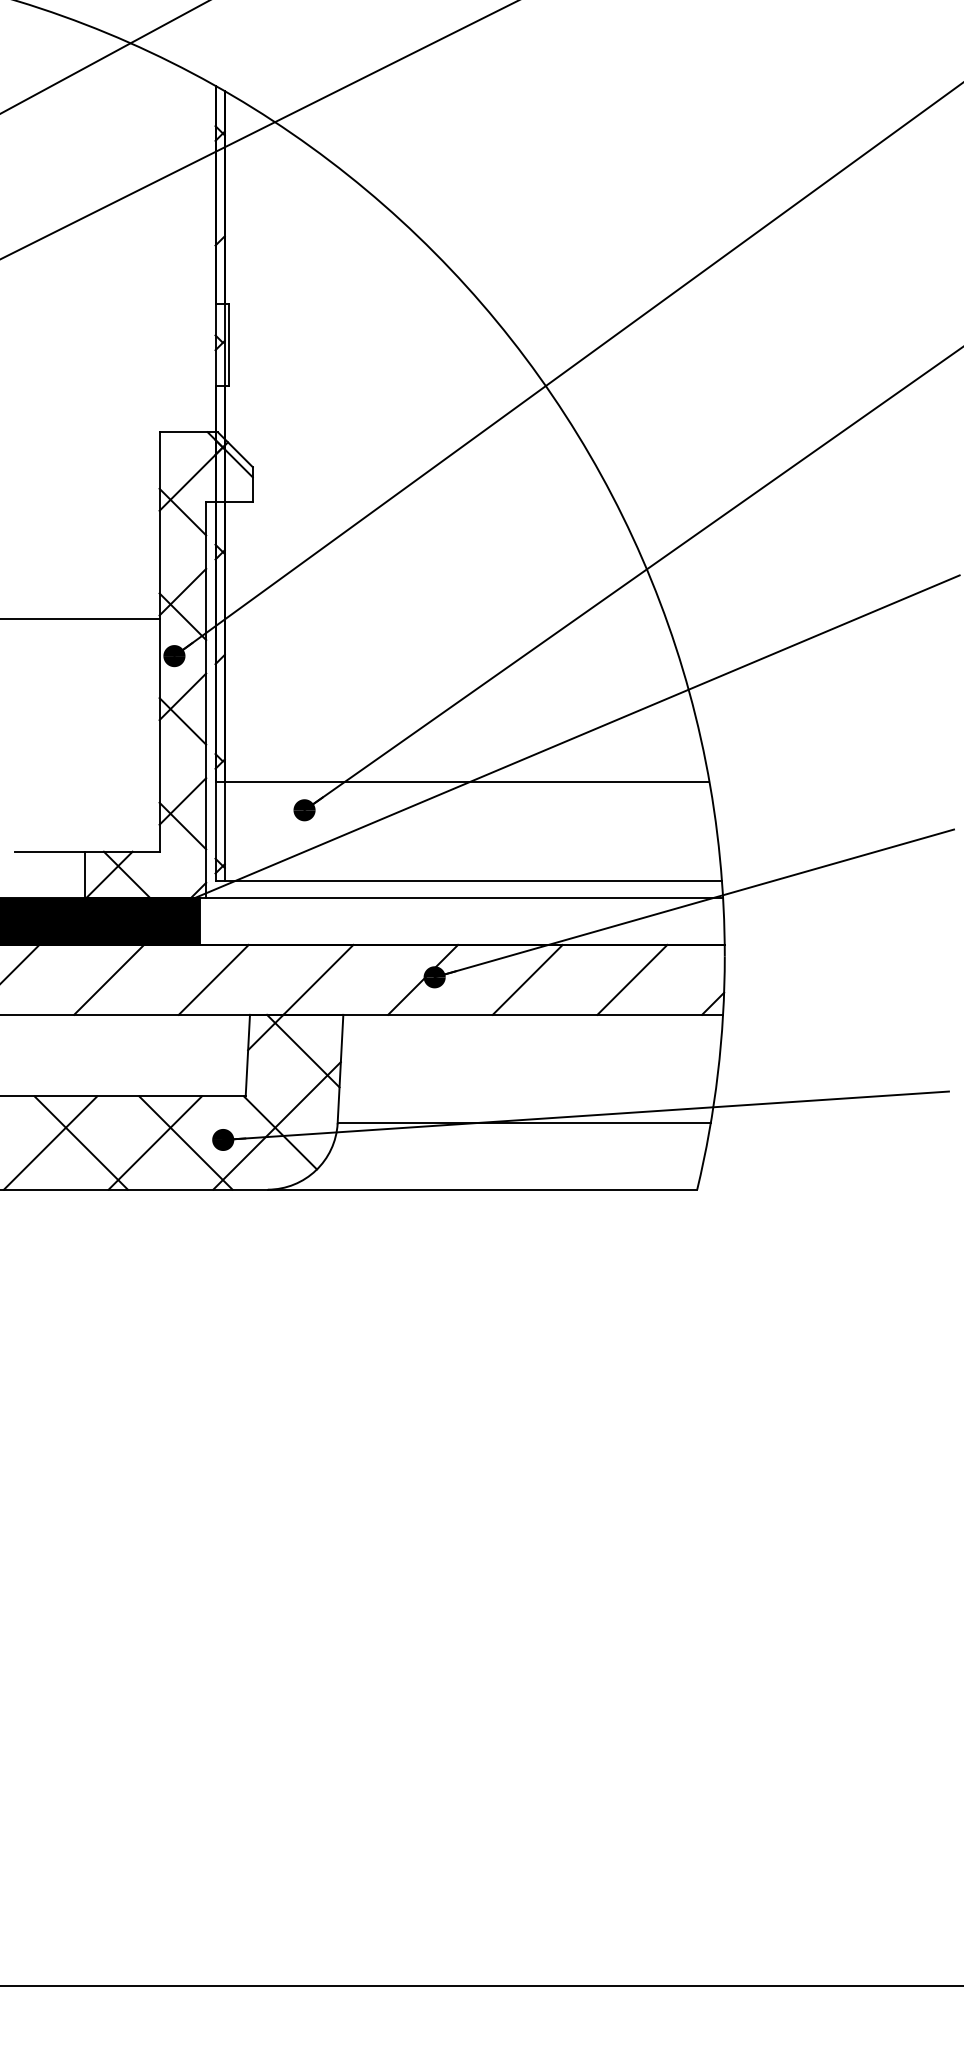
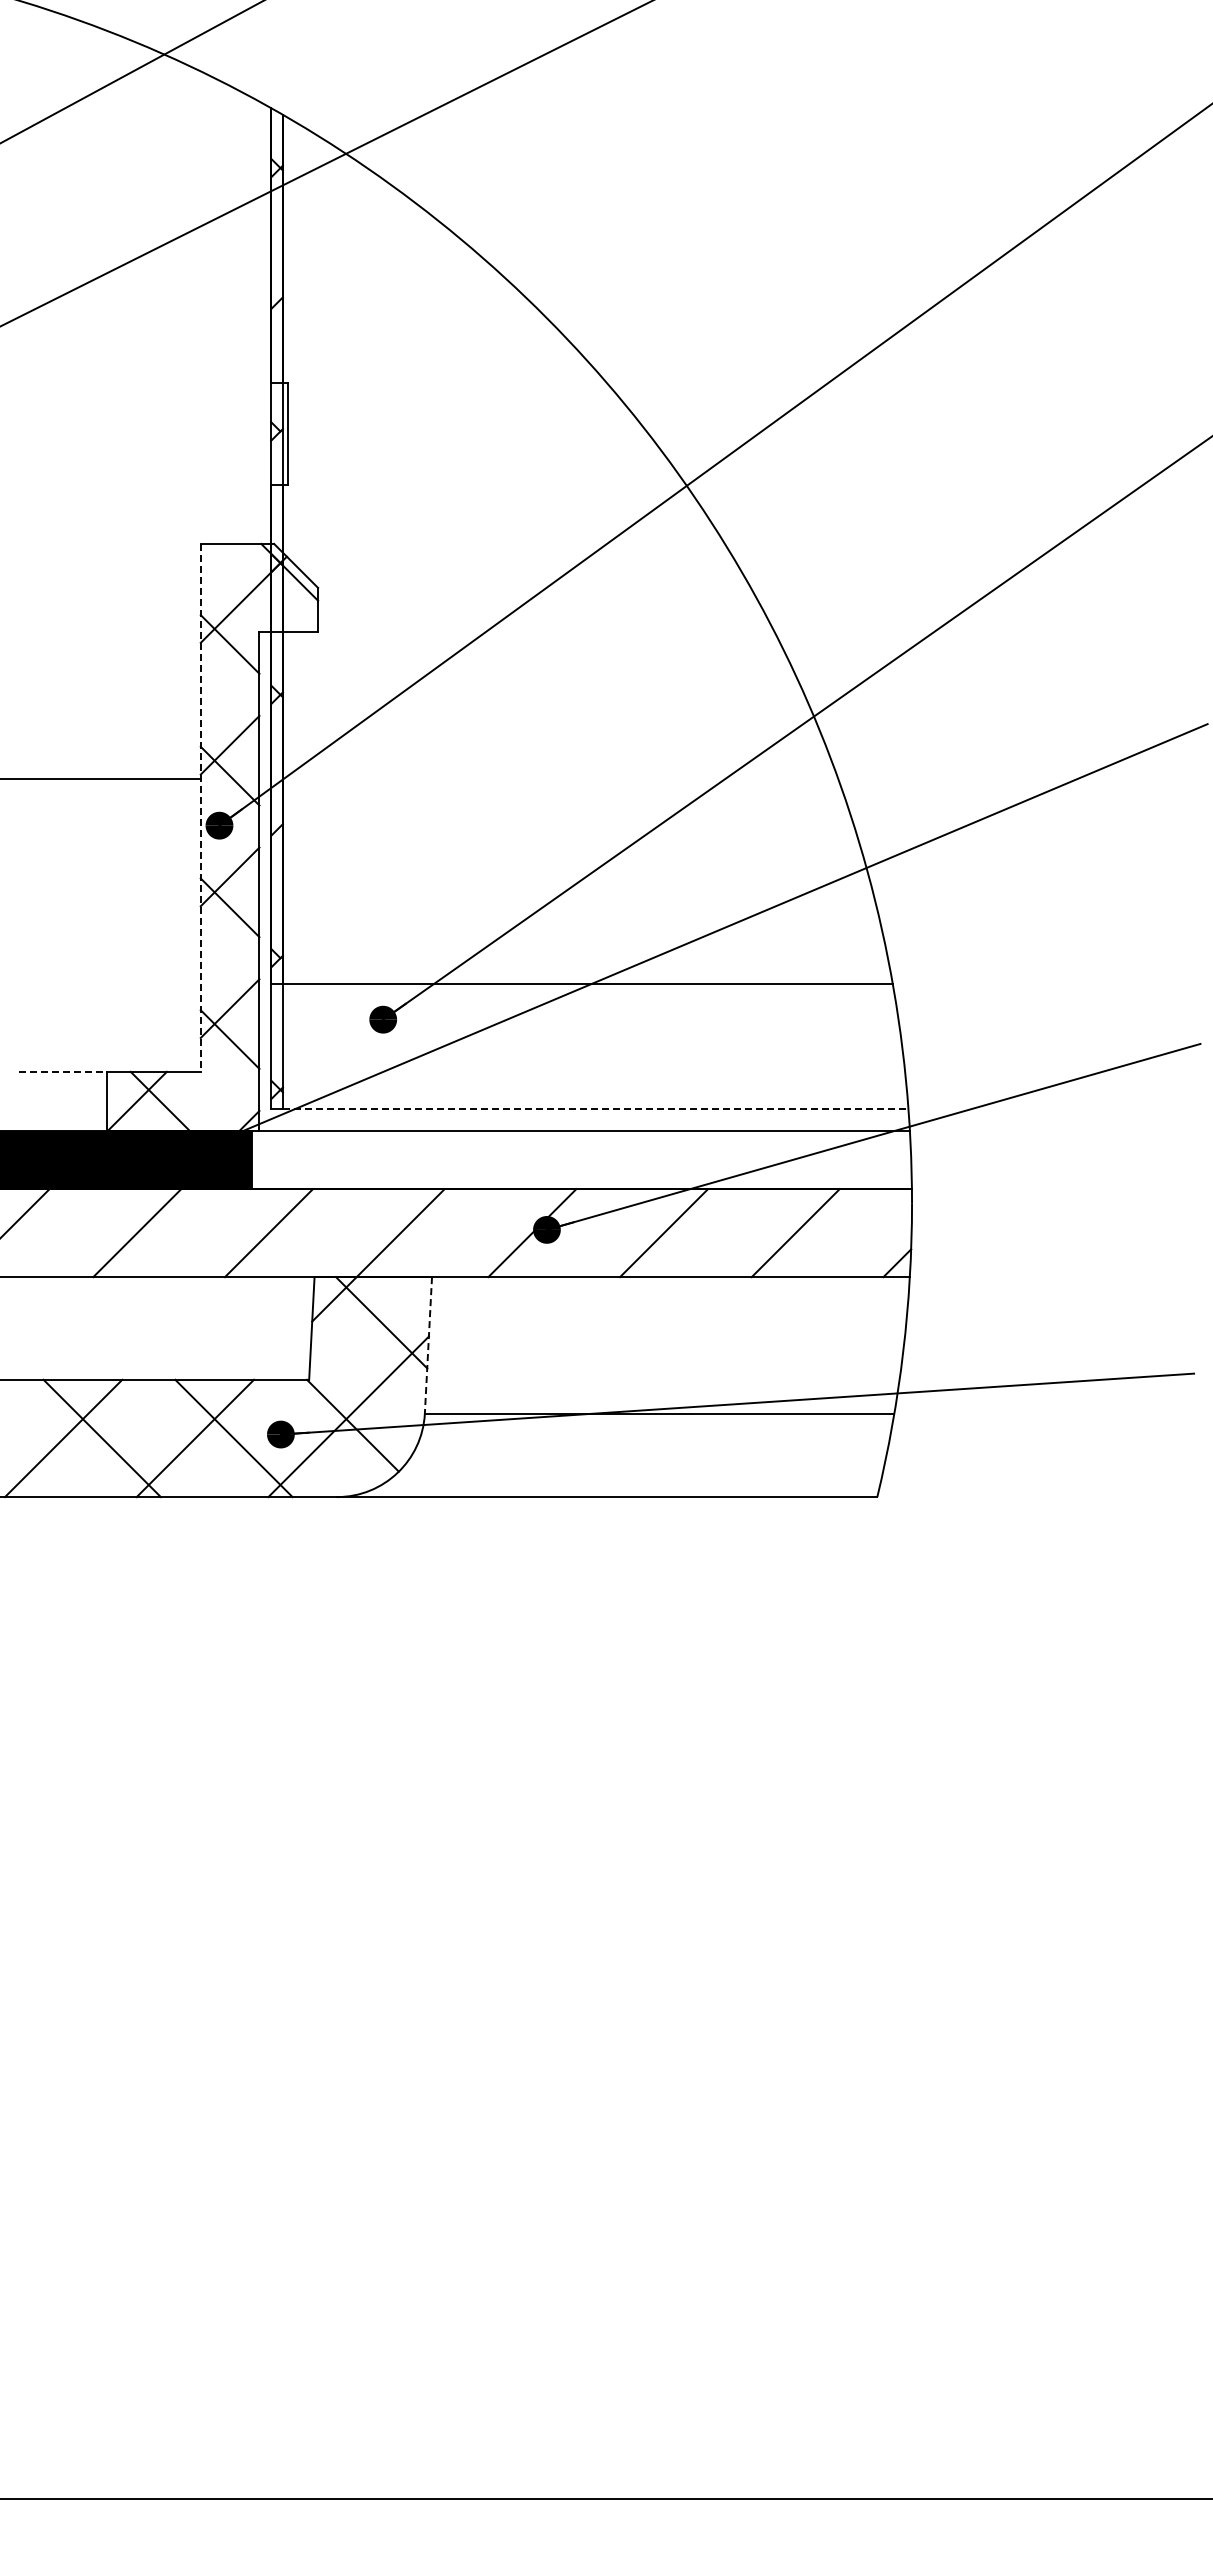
line: (159, 641) -> (200, 807), solid -> dashed
line: (49, 851) -> (62, 1071), solid -> dashed
line: (473, 880) -> (595, 1108), solid -> dashed
line: (340, 1069) -> (428, 1345), solid -> dashed

